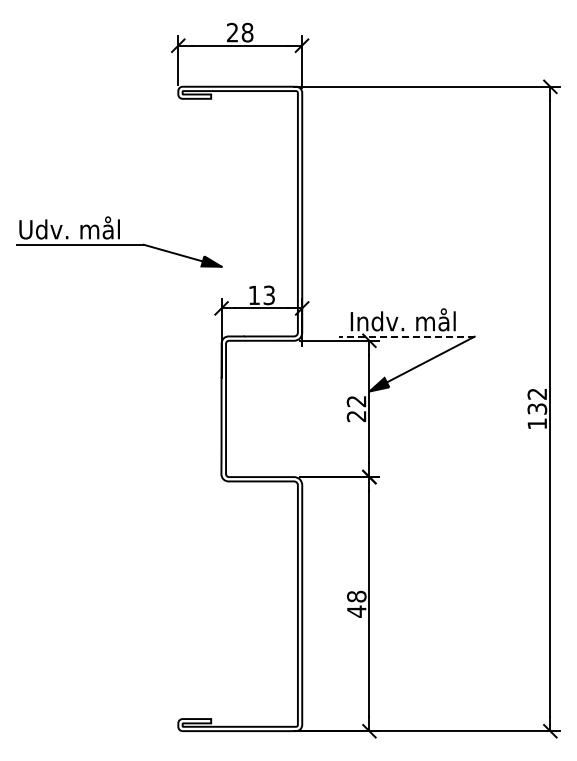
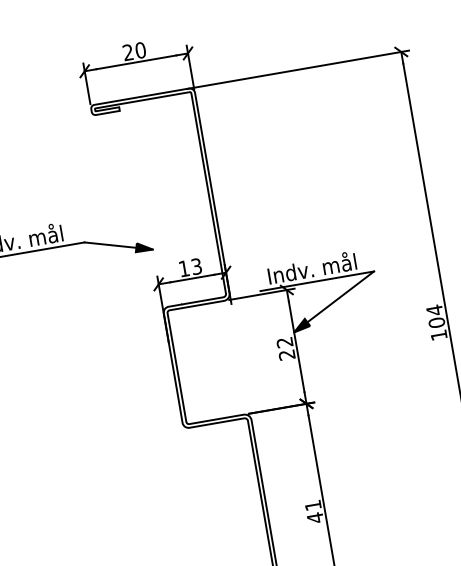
text: (247, 32) -> (140, 50), 28 -> 20
line: (406, 336) -> (317, 281), dashed -> solid
text: (537, 401) -> (435, 316), 132 -> 104
text: (356, 596) -> (312, 505), 48 -> 41

